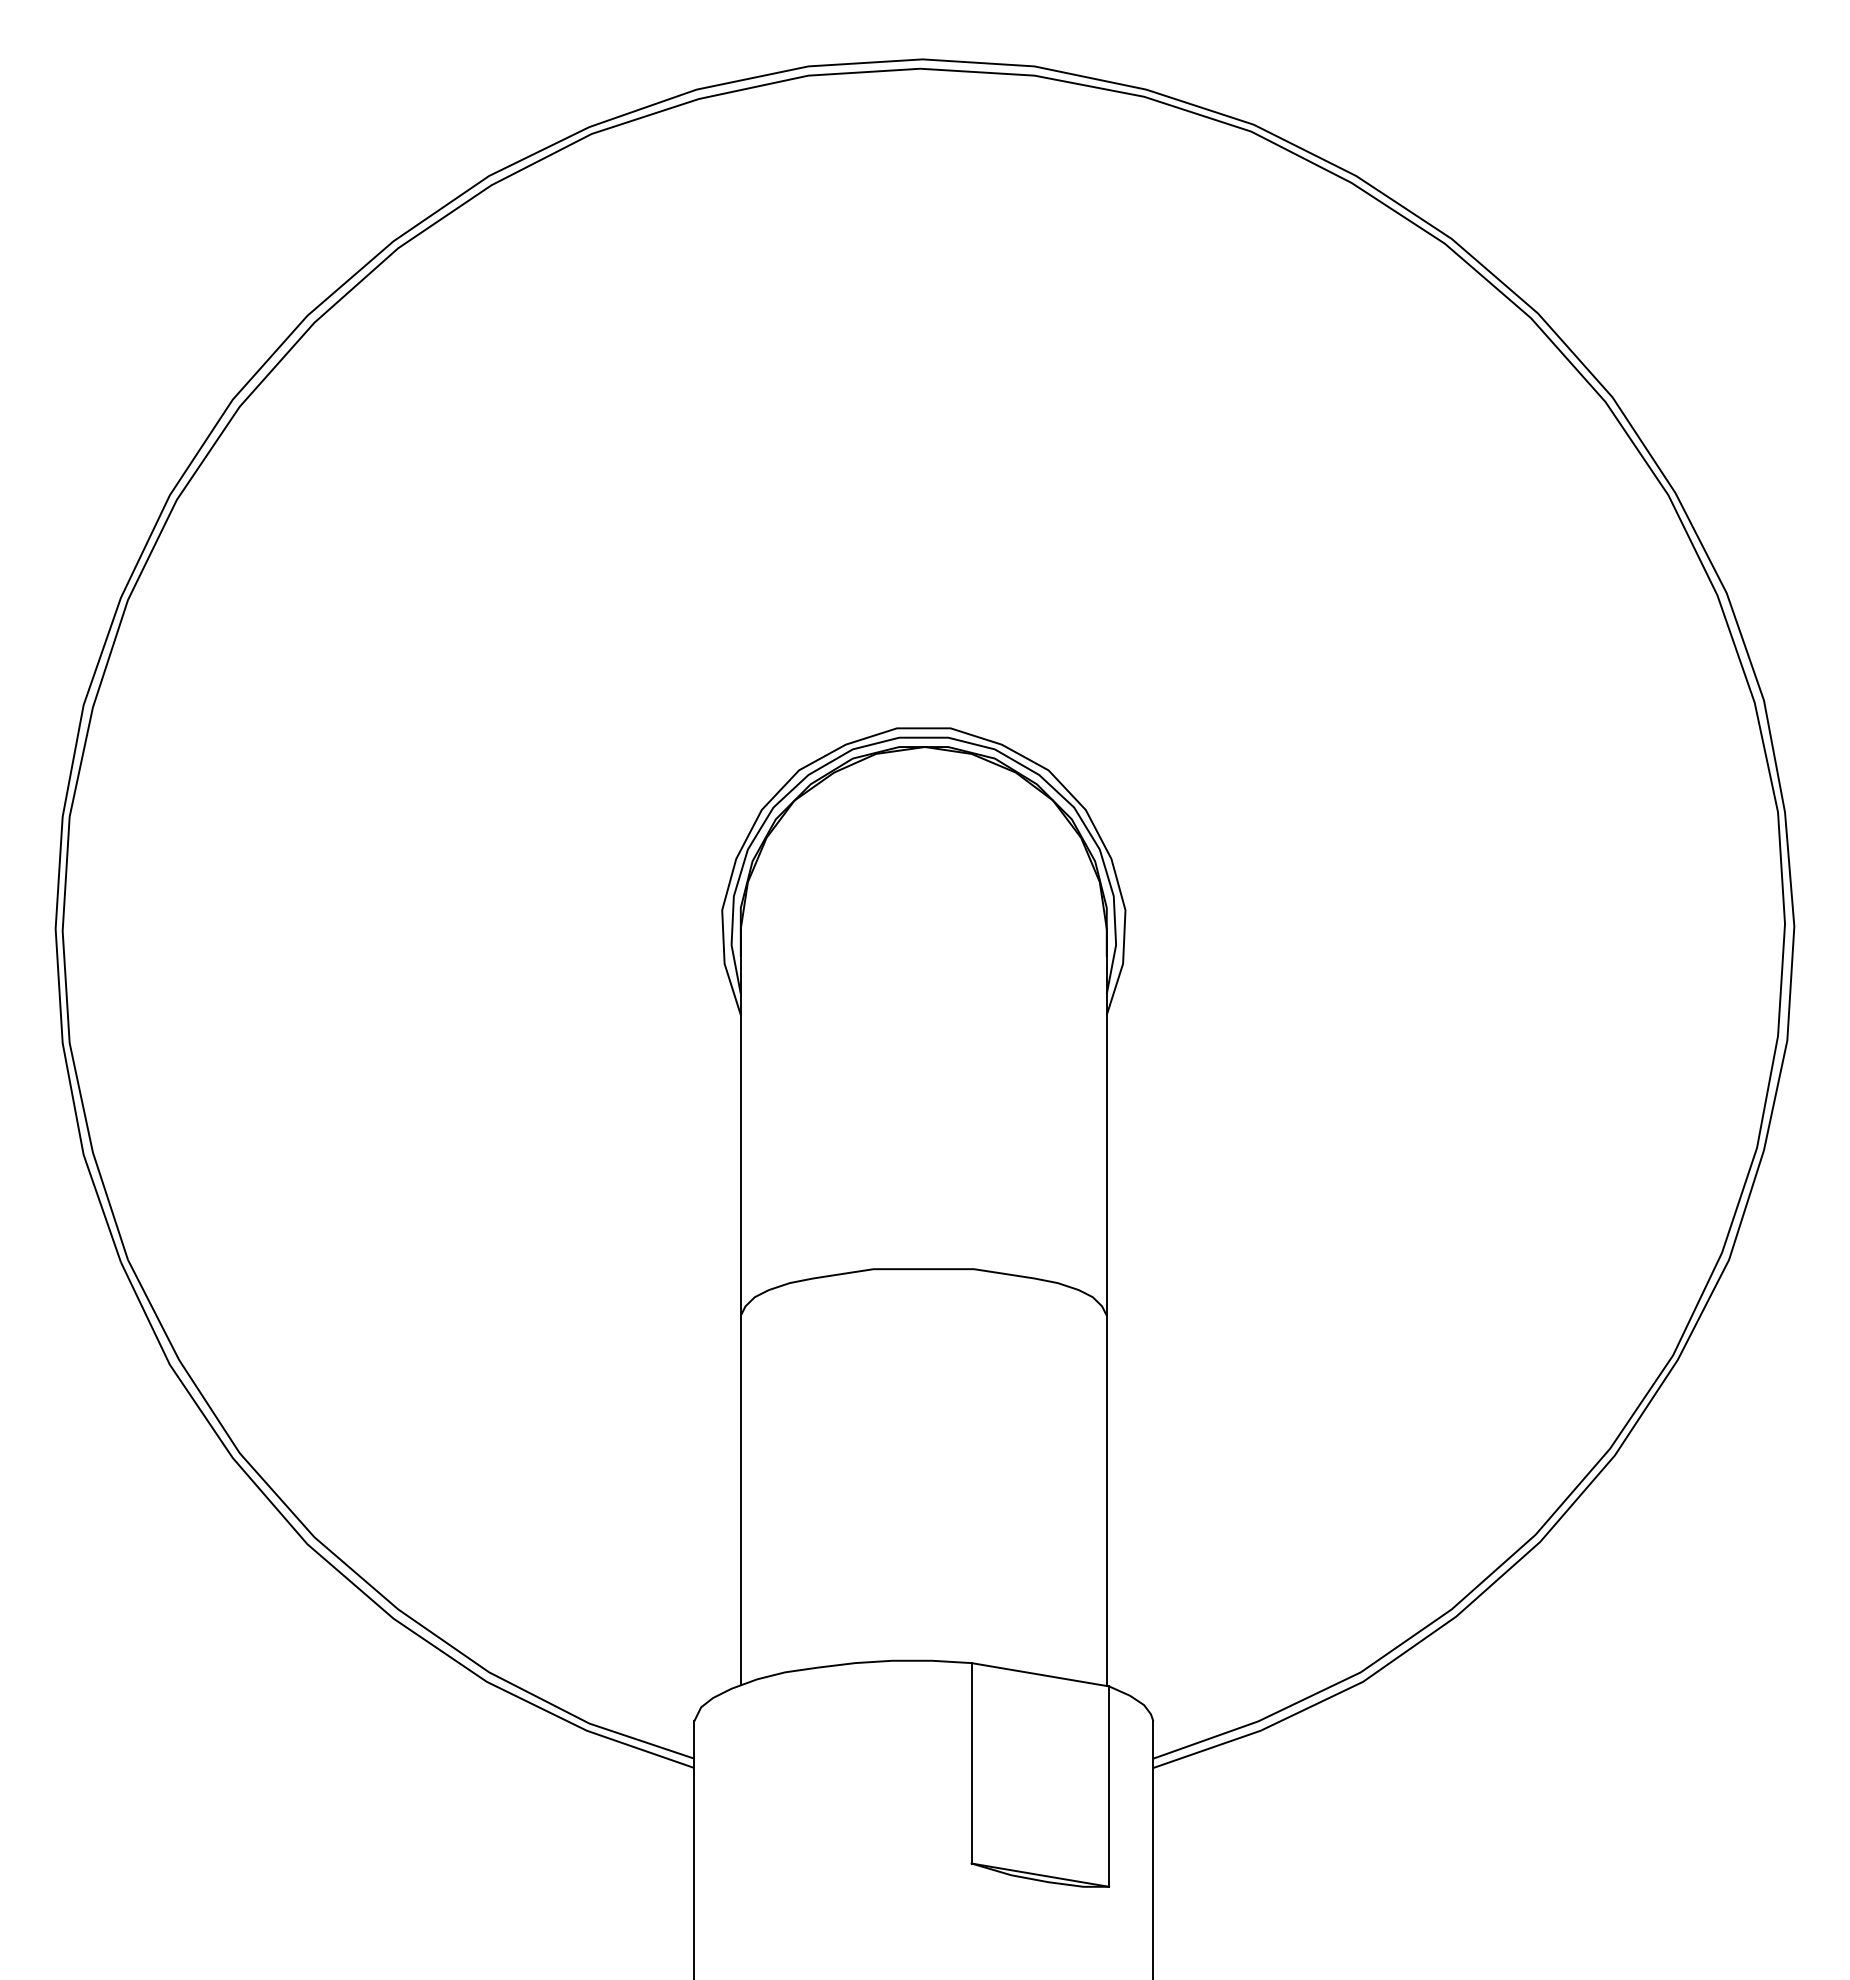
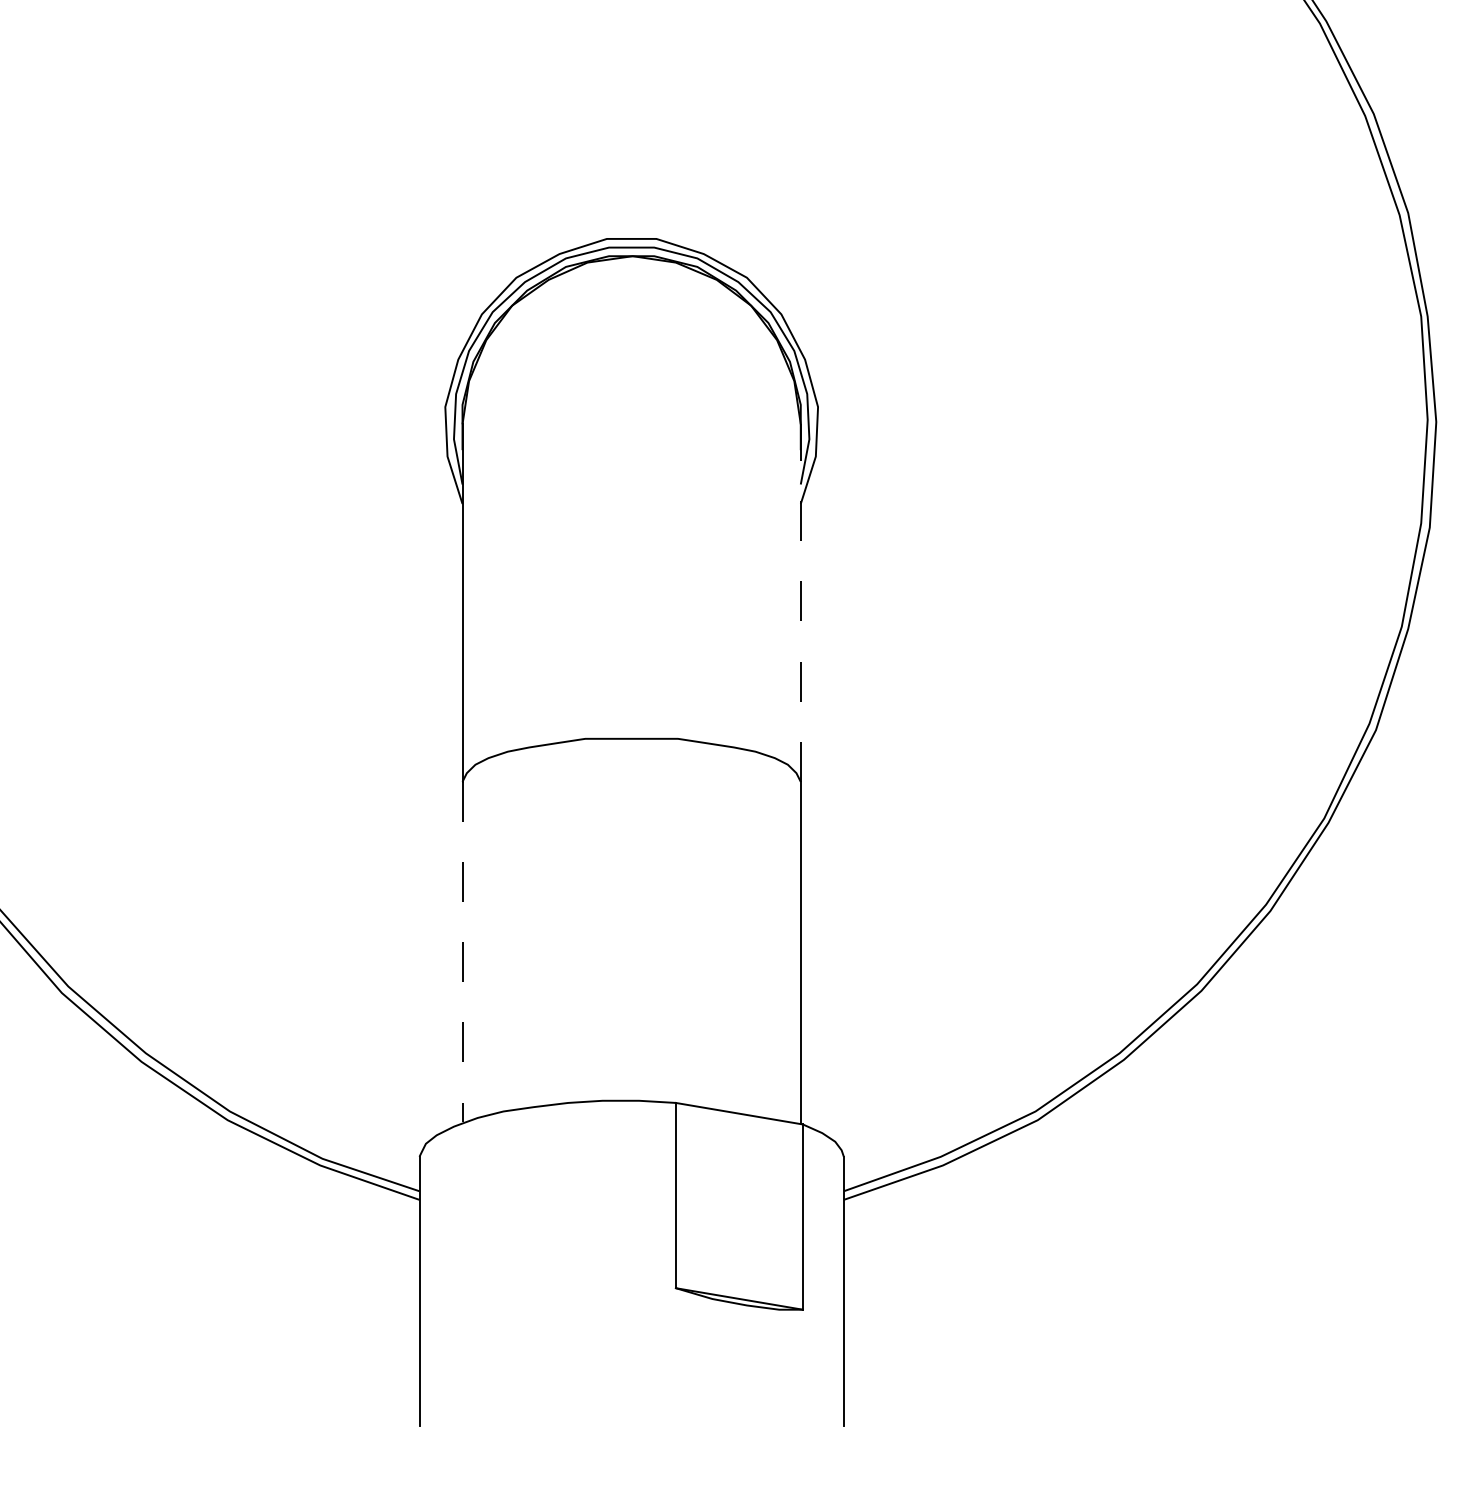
line: (1106, 1121) -> (800, 602), solid -> dashed
line: (740, 1500) -> (462, 952), solid -> dashed

